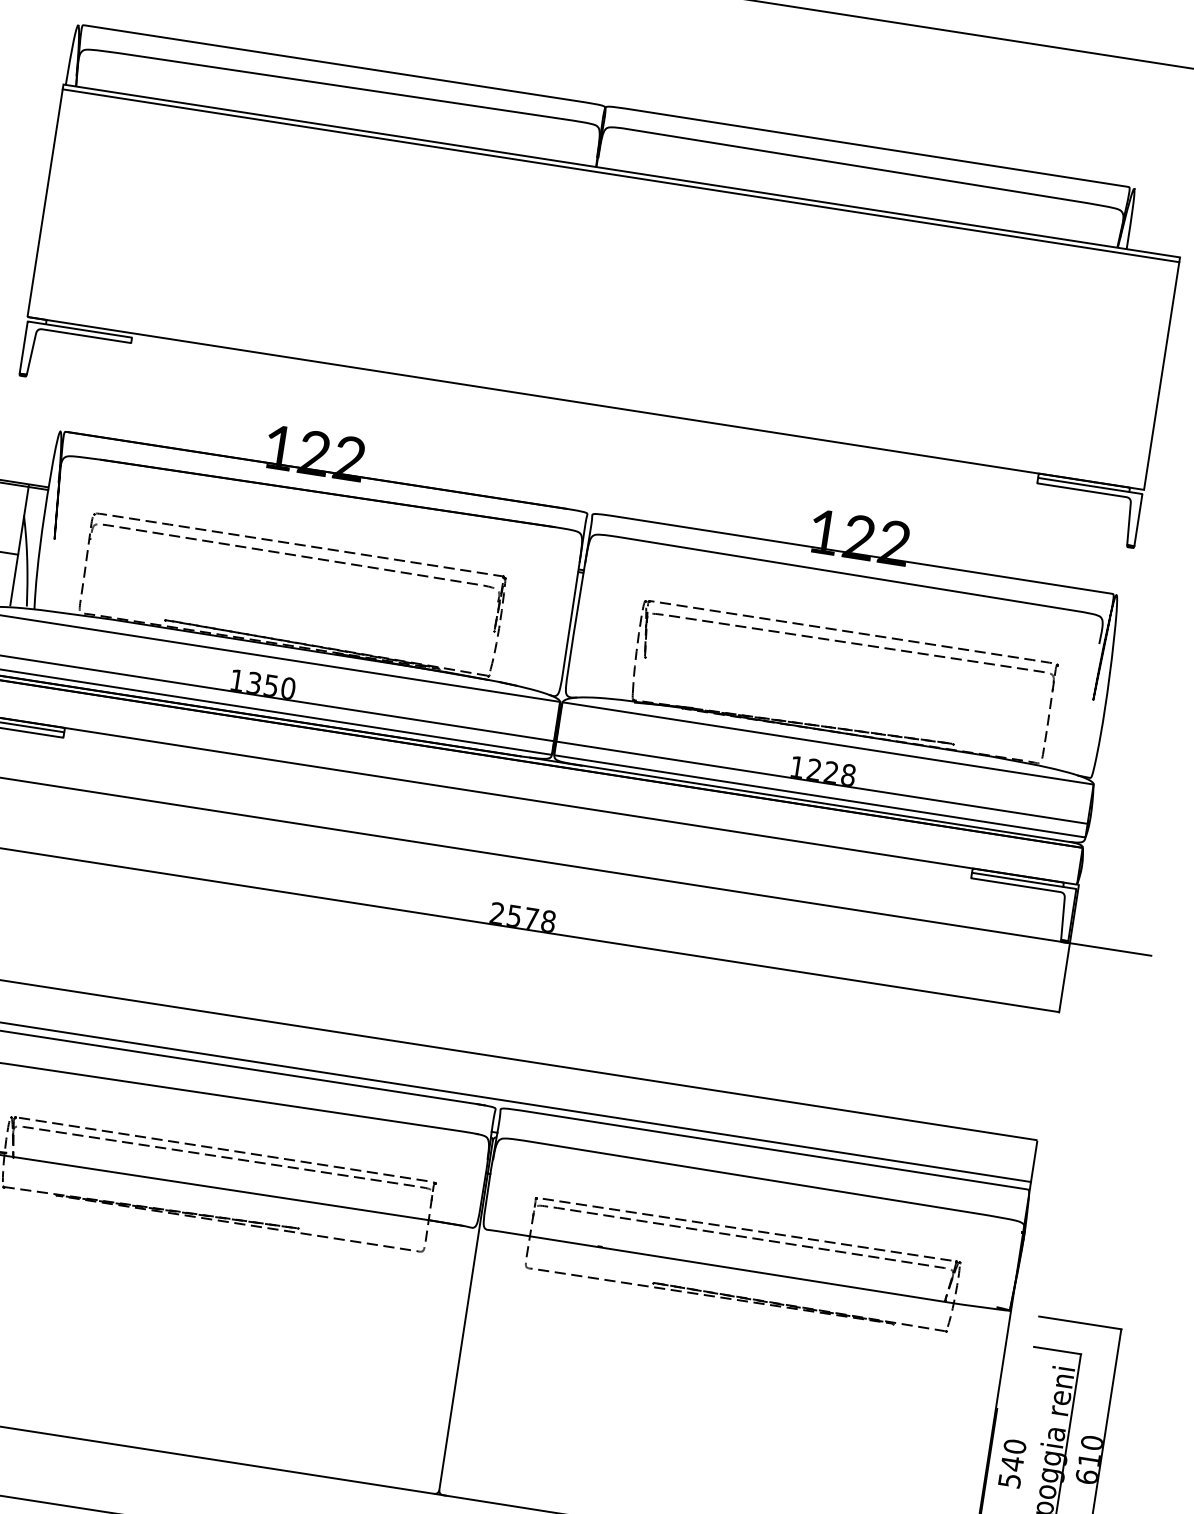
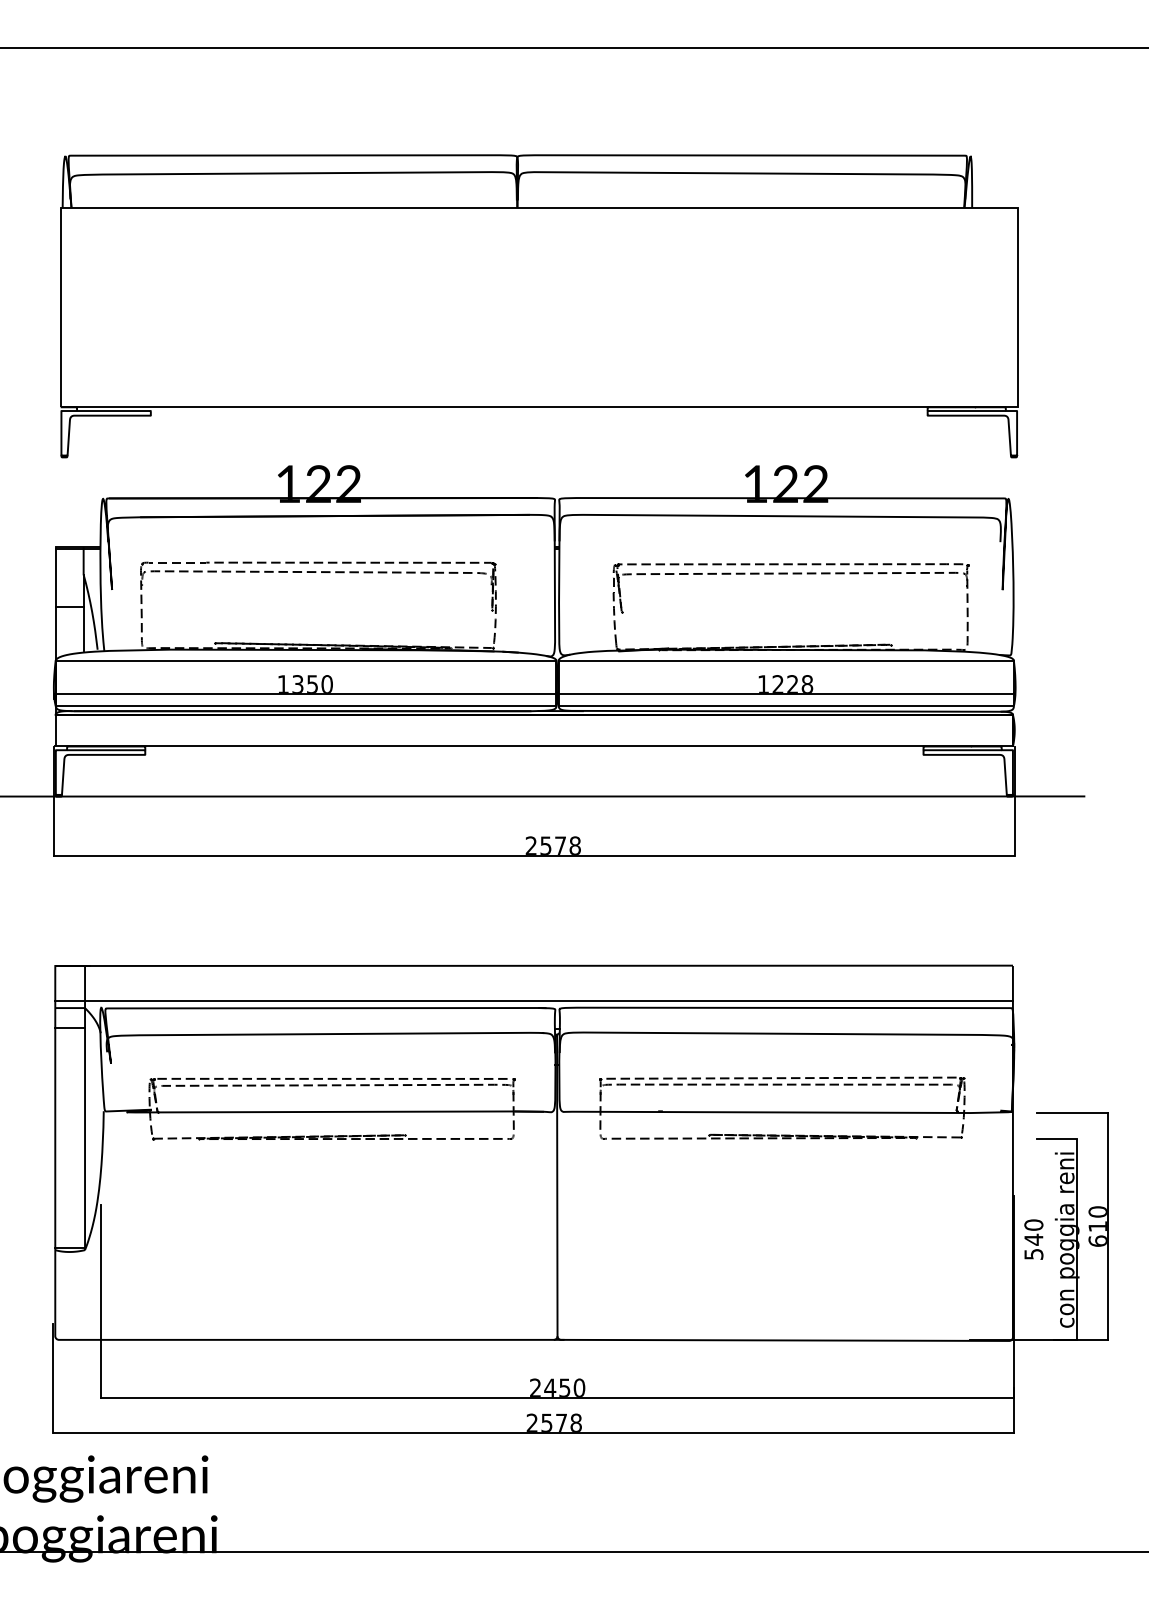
line: (620, 176) -> (538, 212), removed

